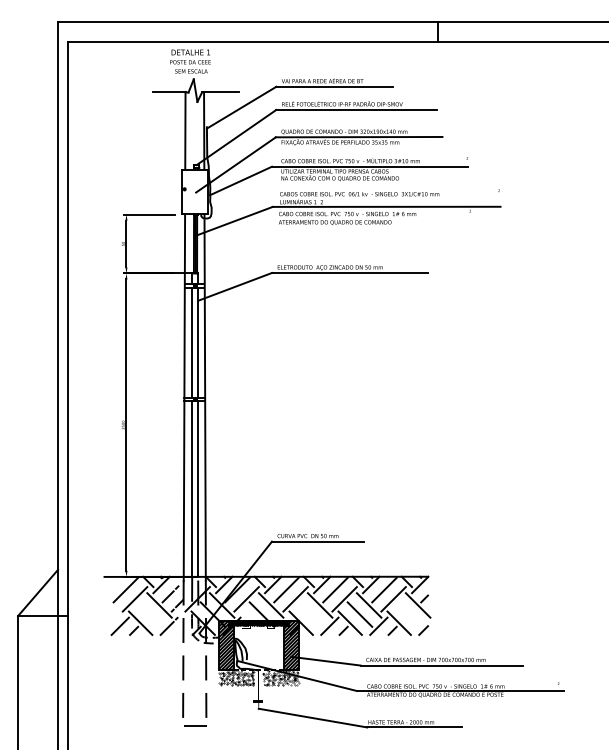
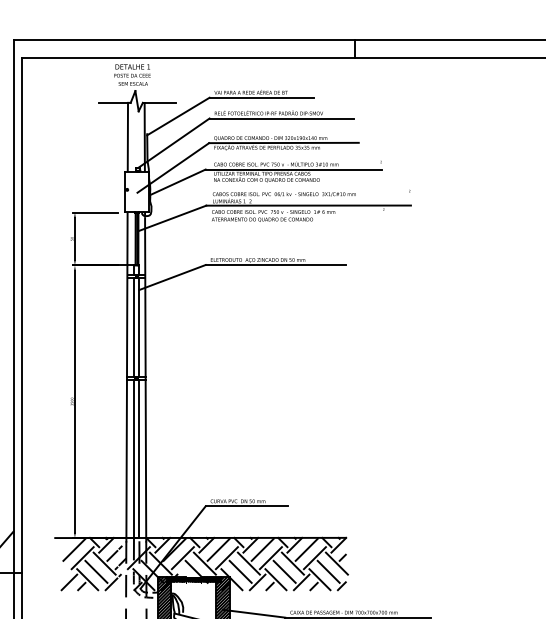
line: (150, 614) -> (96, 571), added
line: (310, 614) -> (240, 571), added
line: (408, 614) -> (328, 571), added

